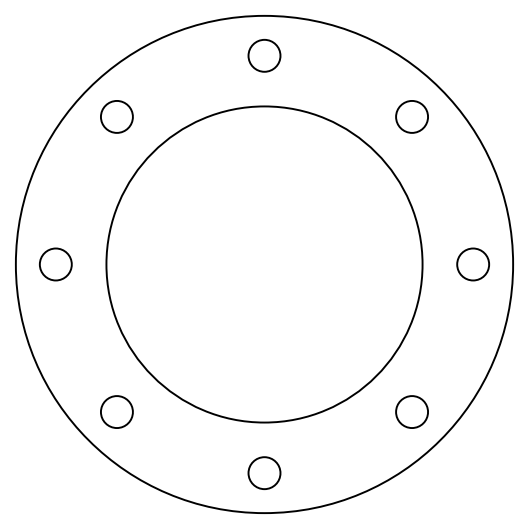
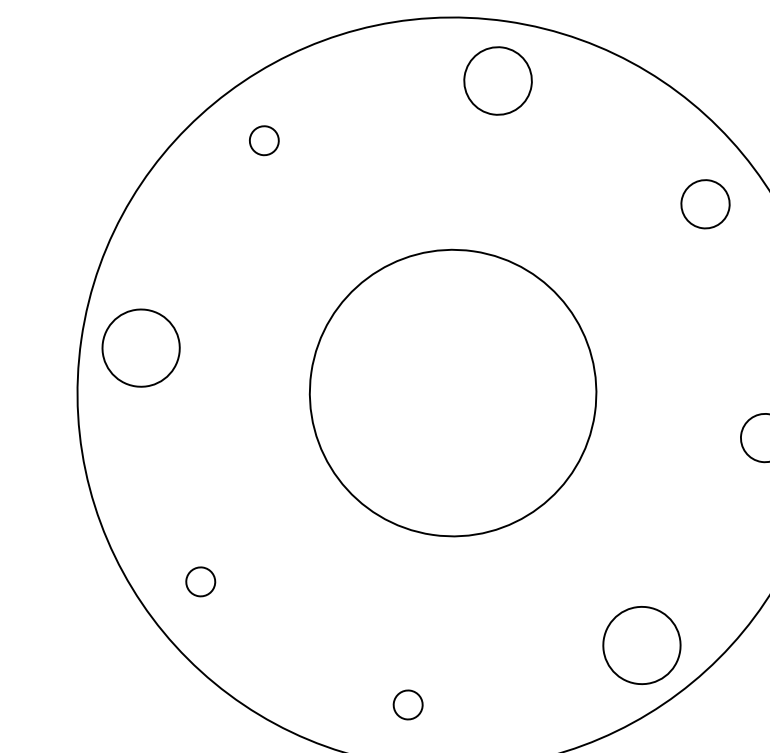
circle: (264, 55) -> (498, 80), size x1.4
circle: (116, 116) -> (263, 139), size x0.6
circle: (55, 264) -> (140, 348), size x1.6
circle: (264, 264) -> (453, 393), size x0.6
circle: (116, 411) -> (200, 580), size x0.6
circle: (412, 412) -> (642, 646), size x1.6
circle: (264, 472) -> (408, 704), size x0.6

